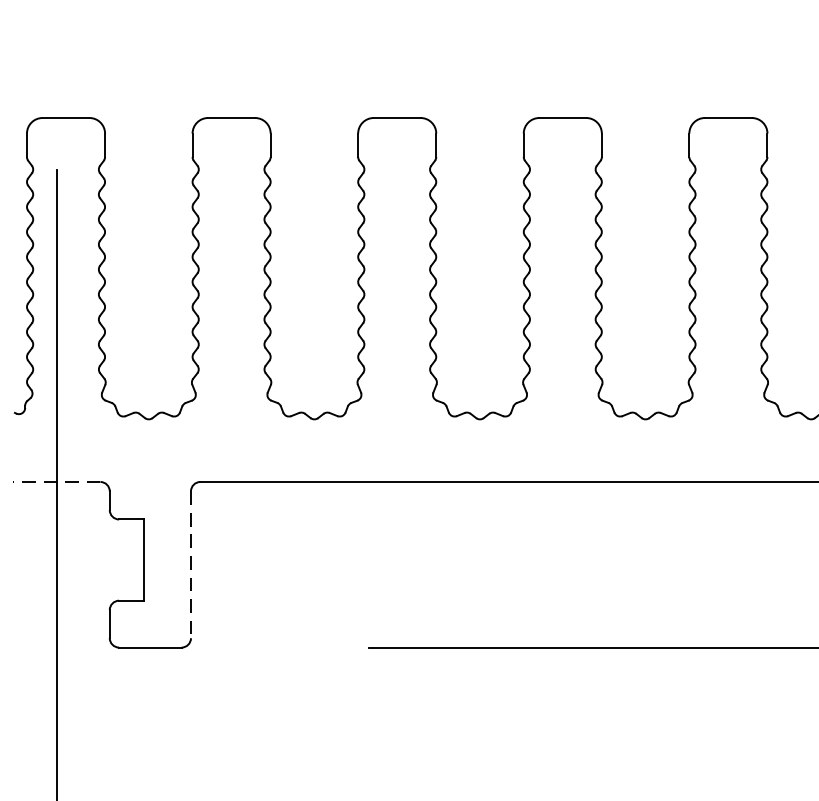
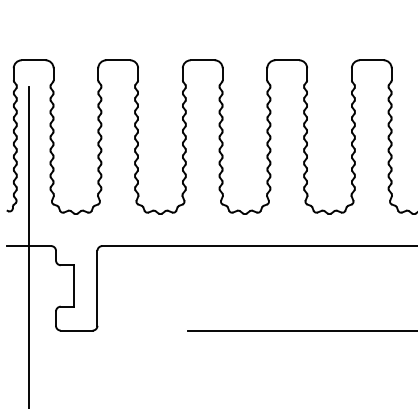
line: (55, 482) -> (28, 246), dashed -> solid
line: (191, 565) -> (97, 288), dashed -> solid

